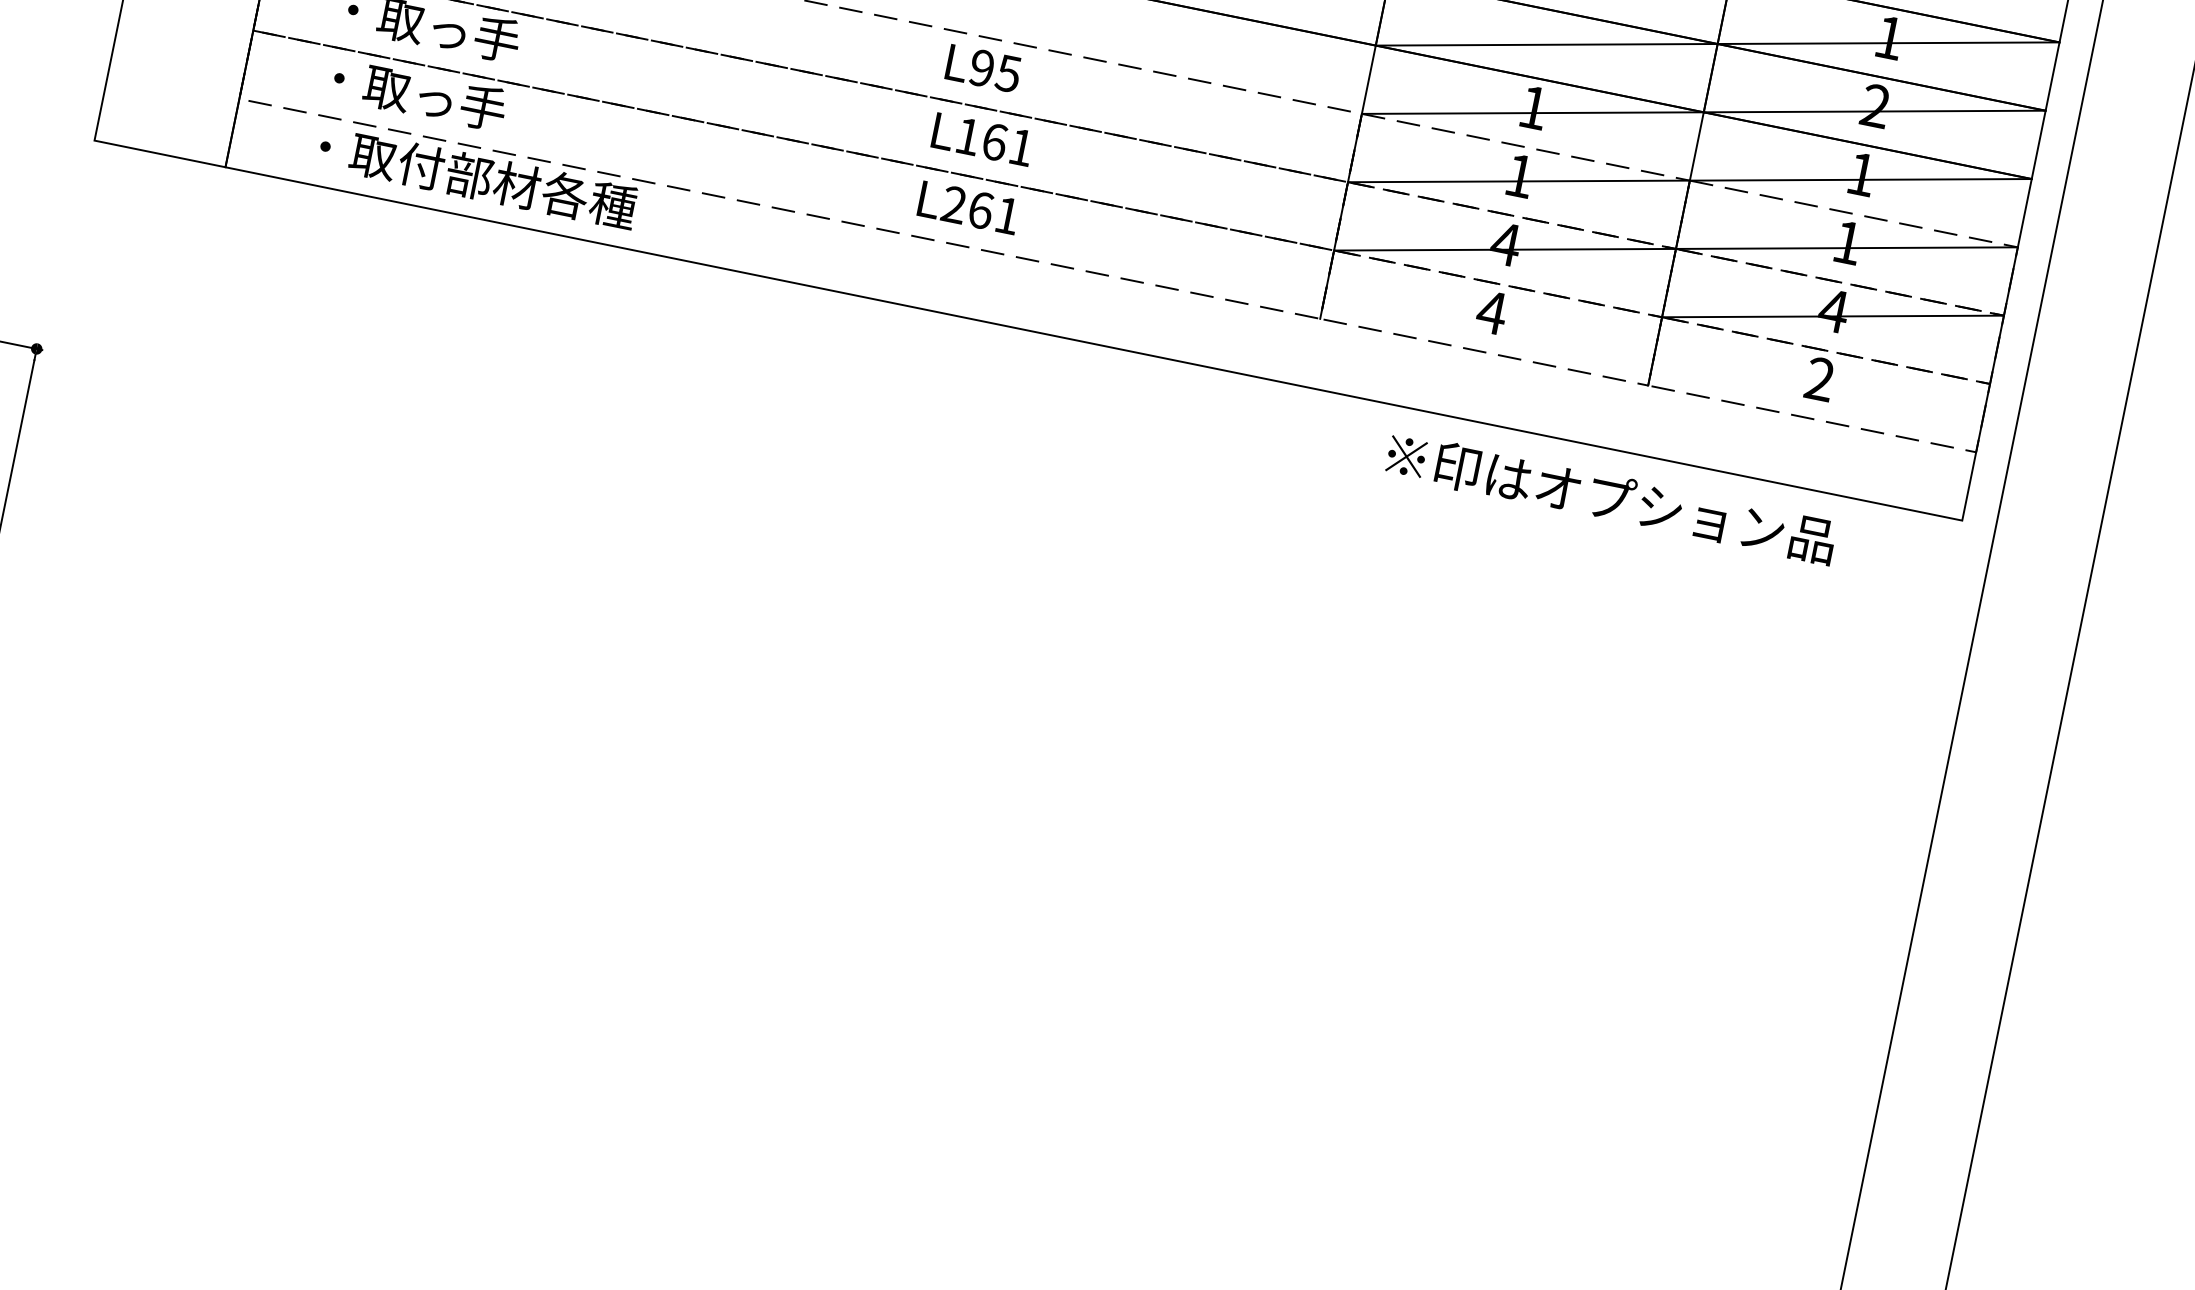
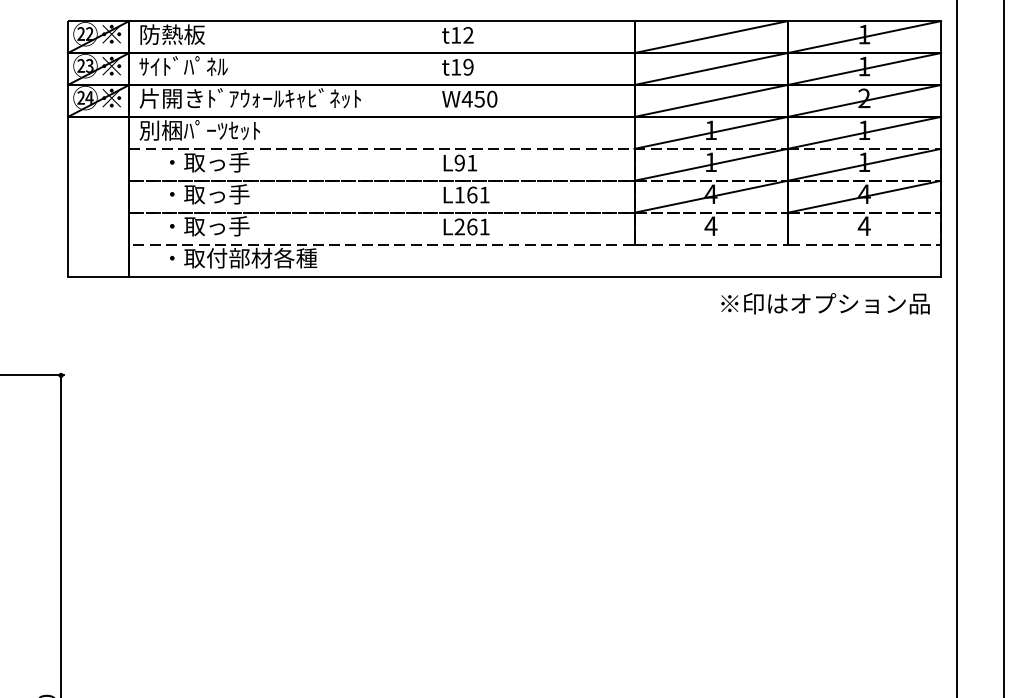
text: (1009, 74) -> (472, 163), L95 -> L91
text: (1818, 377) -> (863, 225), 2 -> 4
text: (1611, 497) -> (825, 303), moved

